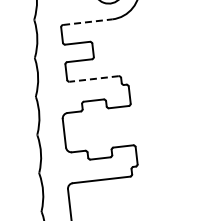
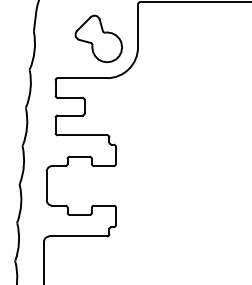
line: (87, 22) -> (82, 78), dashed -> solid
line: (94, 79) -> (82, 135), dashed -> solid

